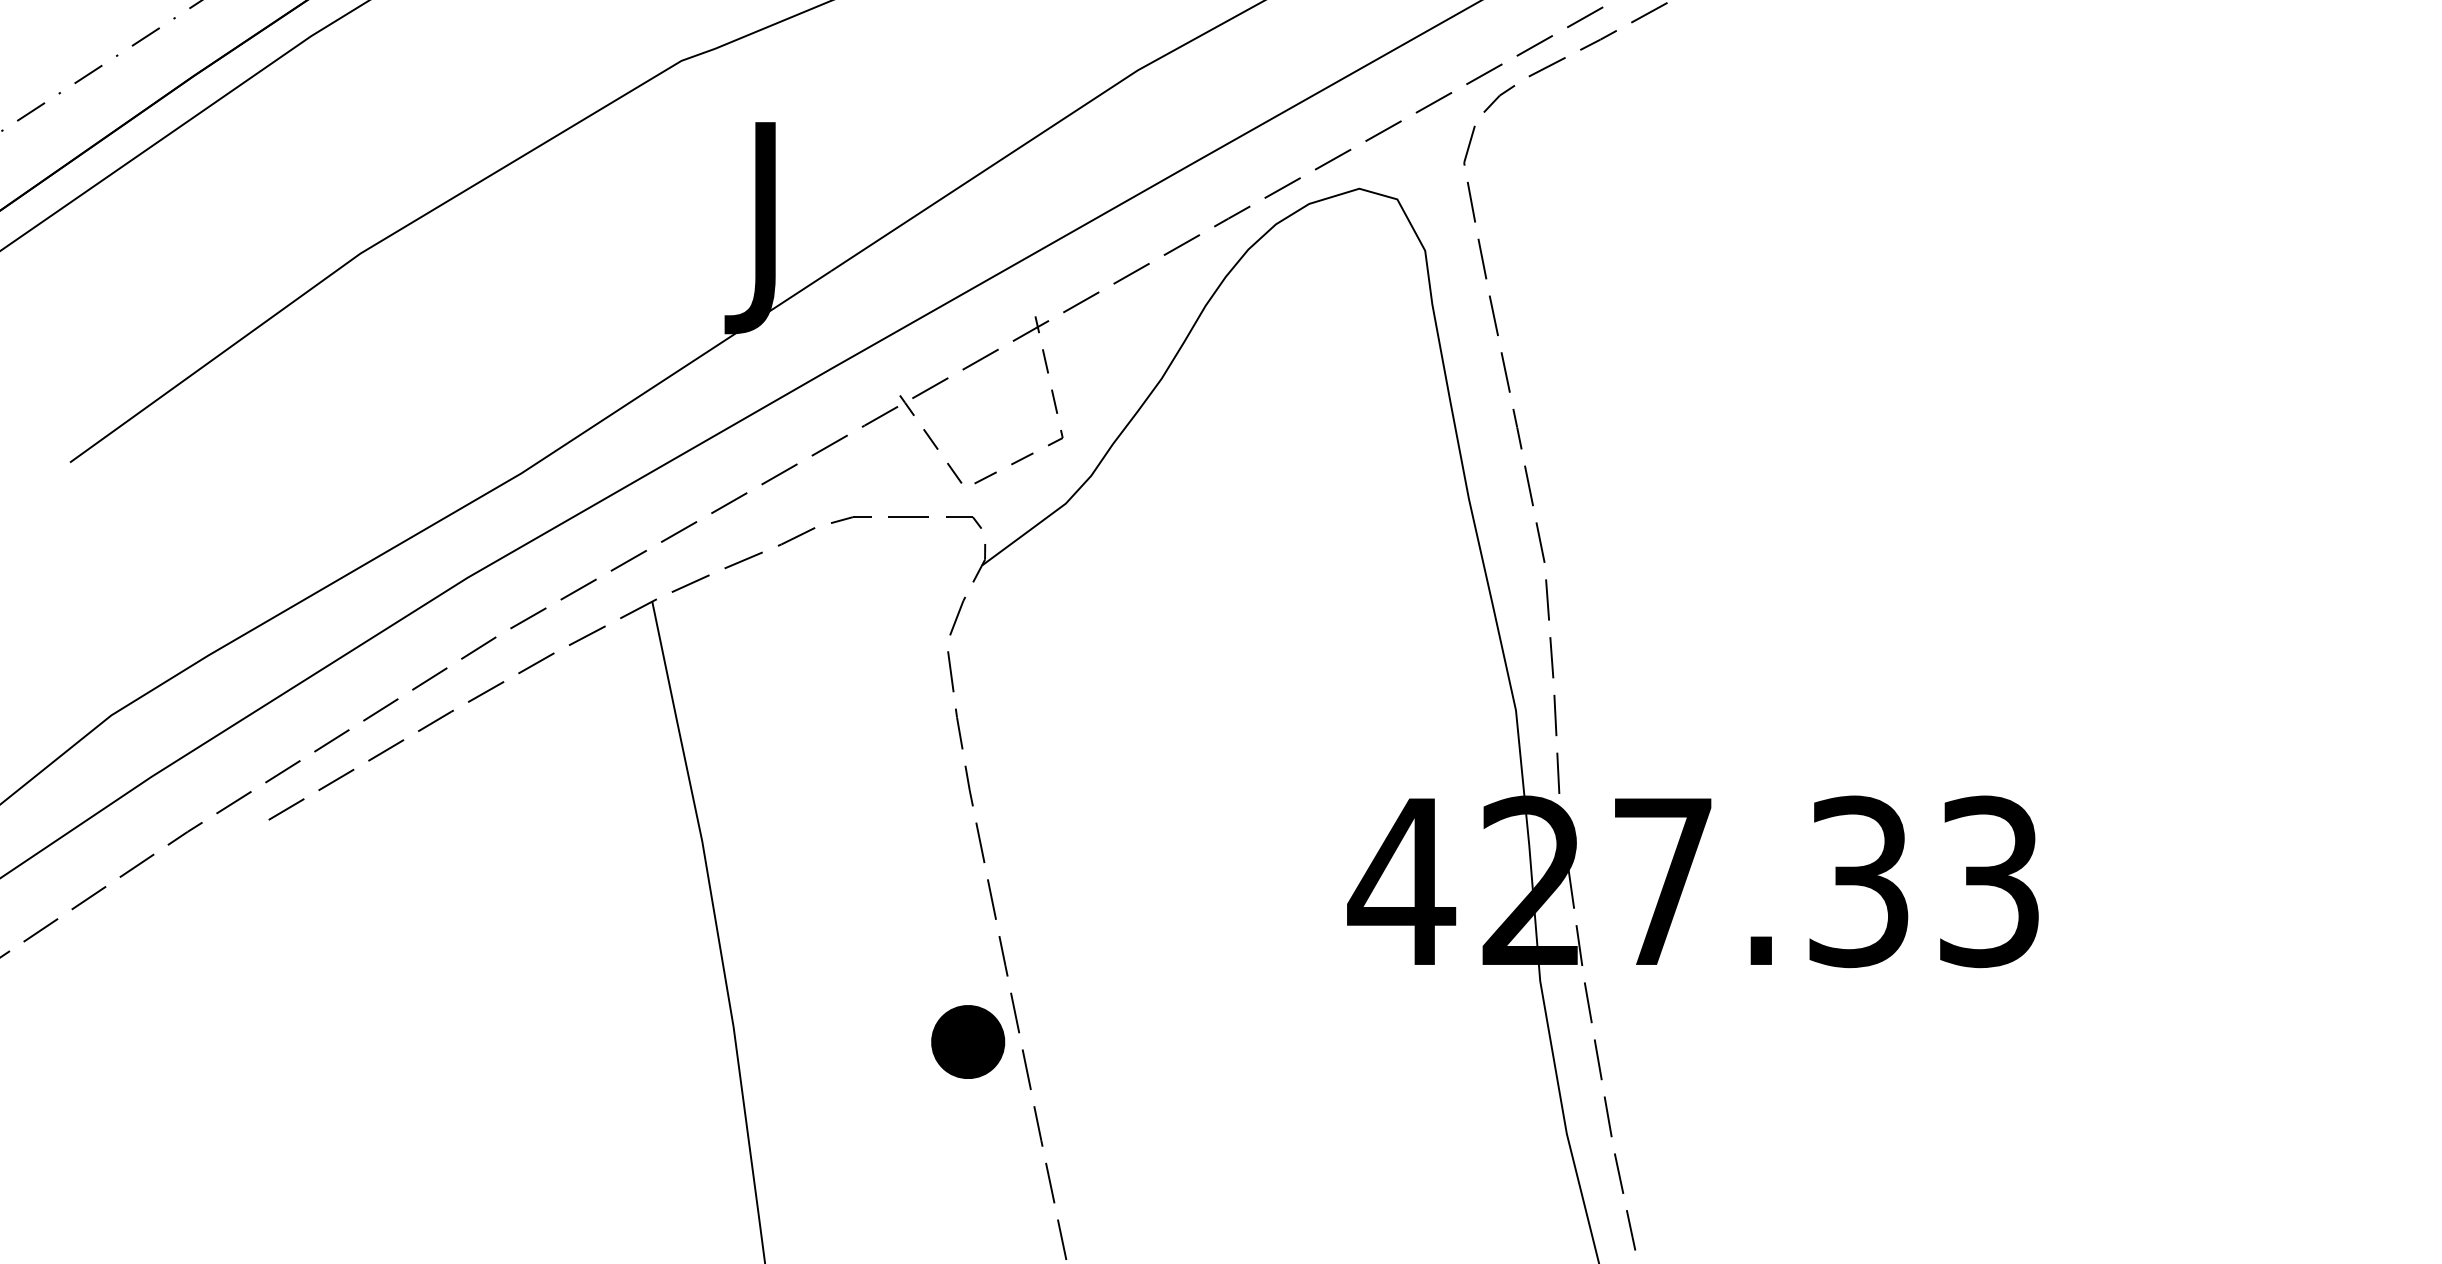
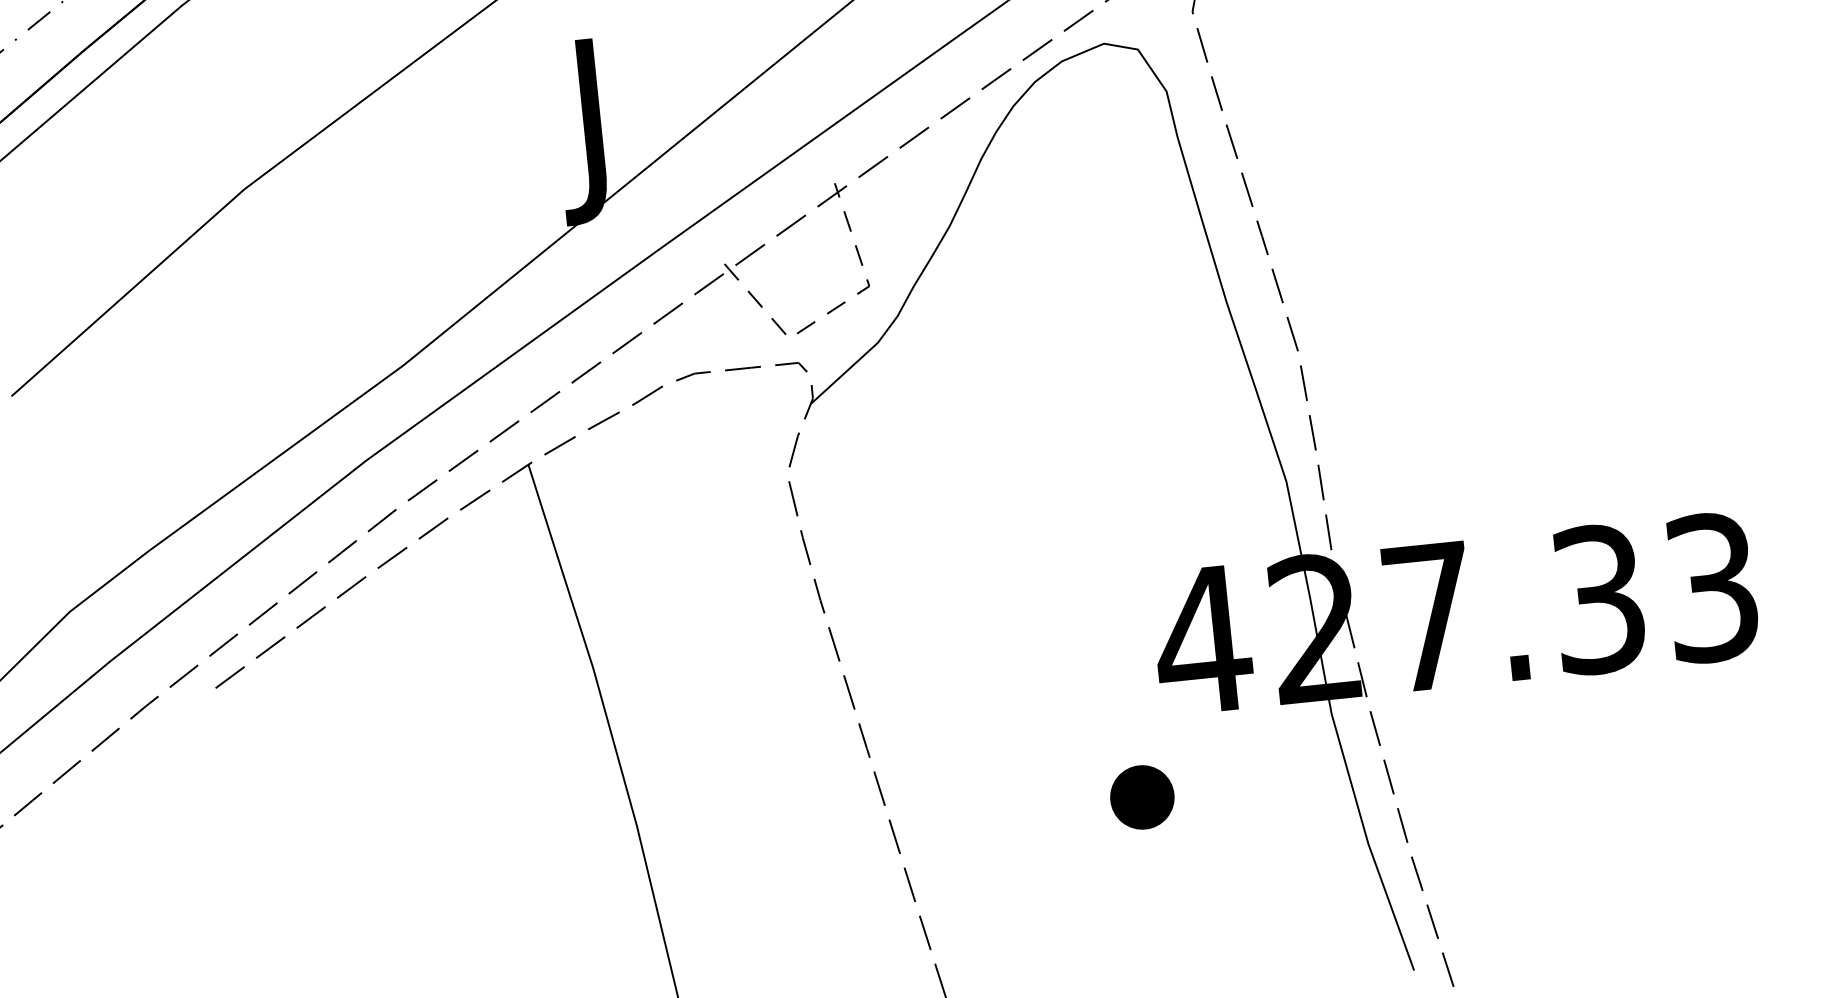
part: (968, 1041) -> (1142, 796), moved

